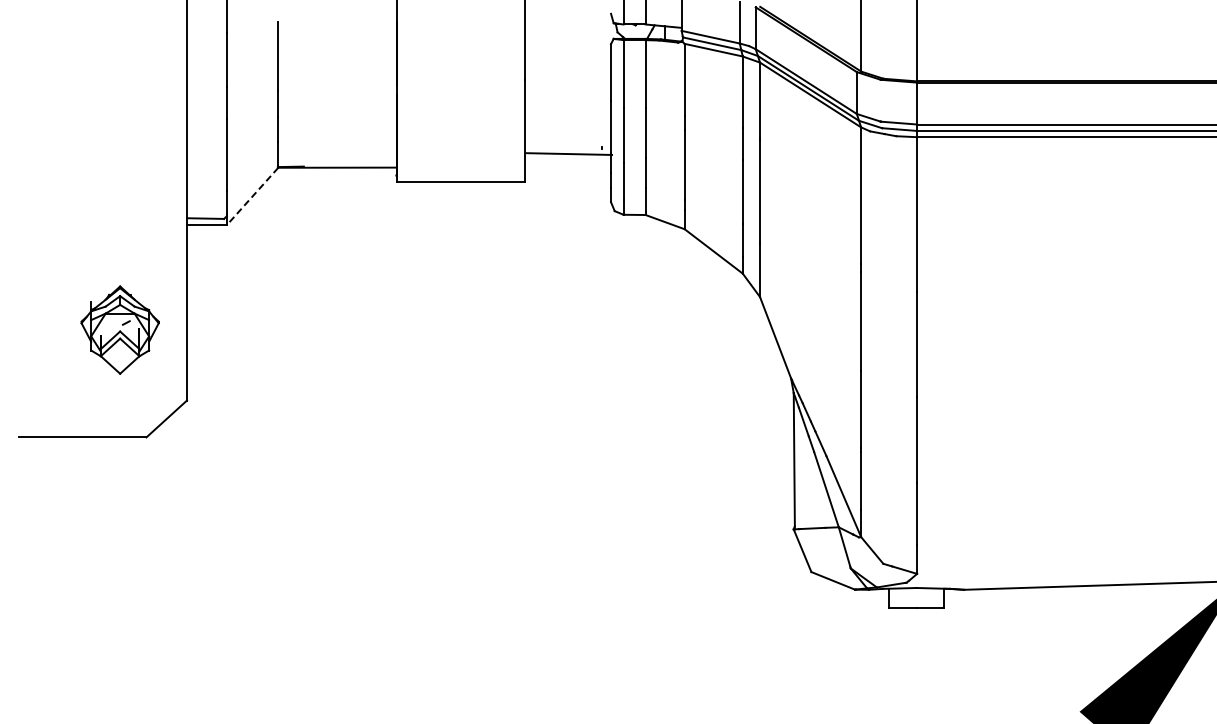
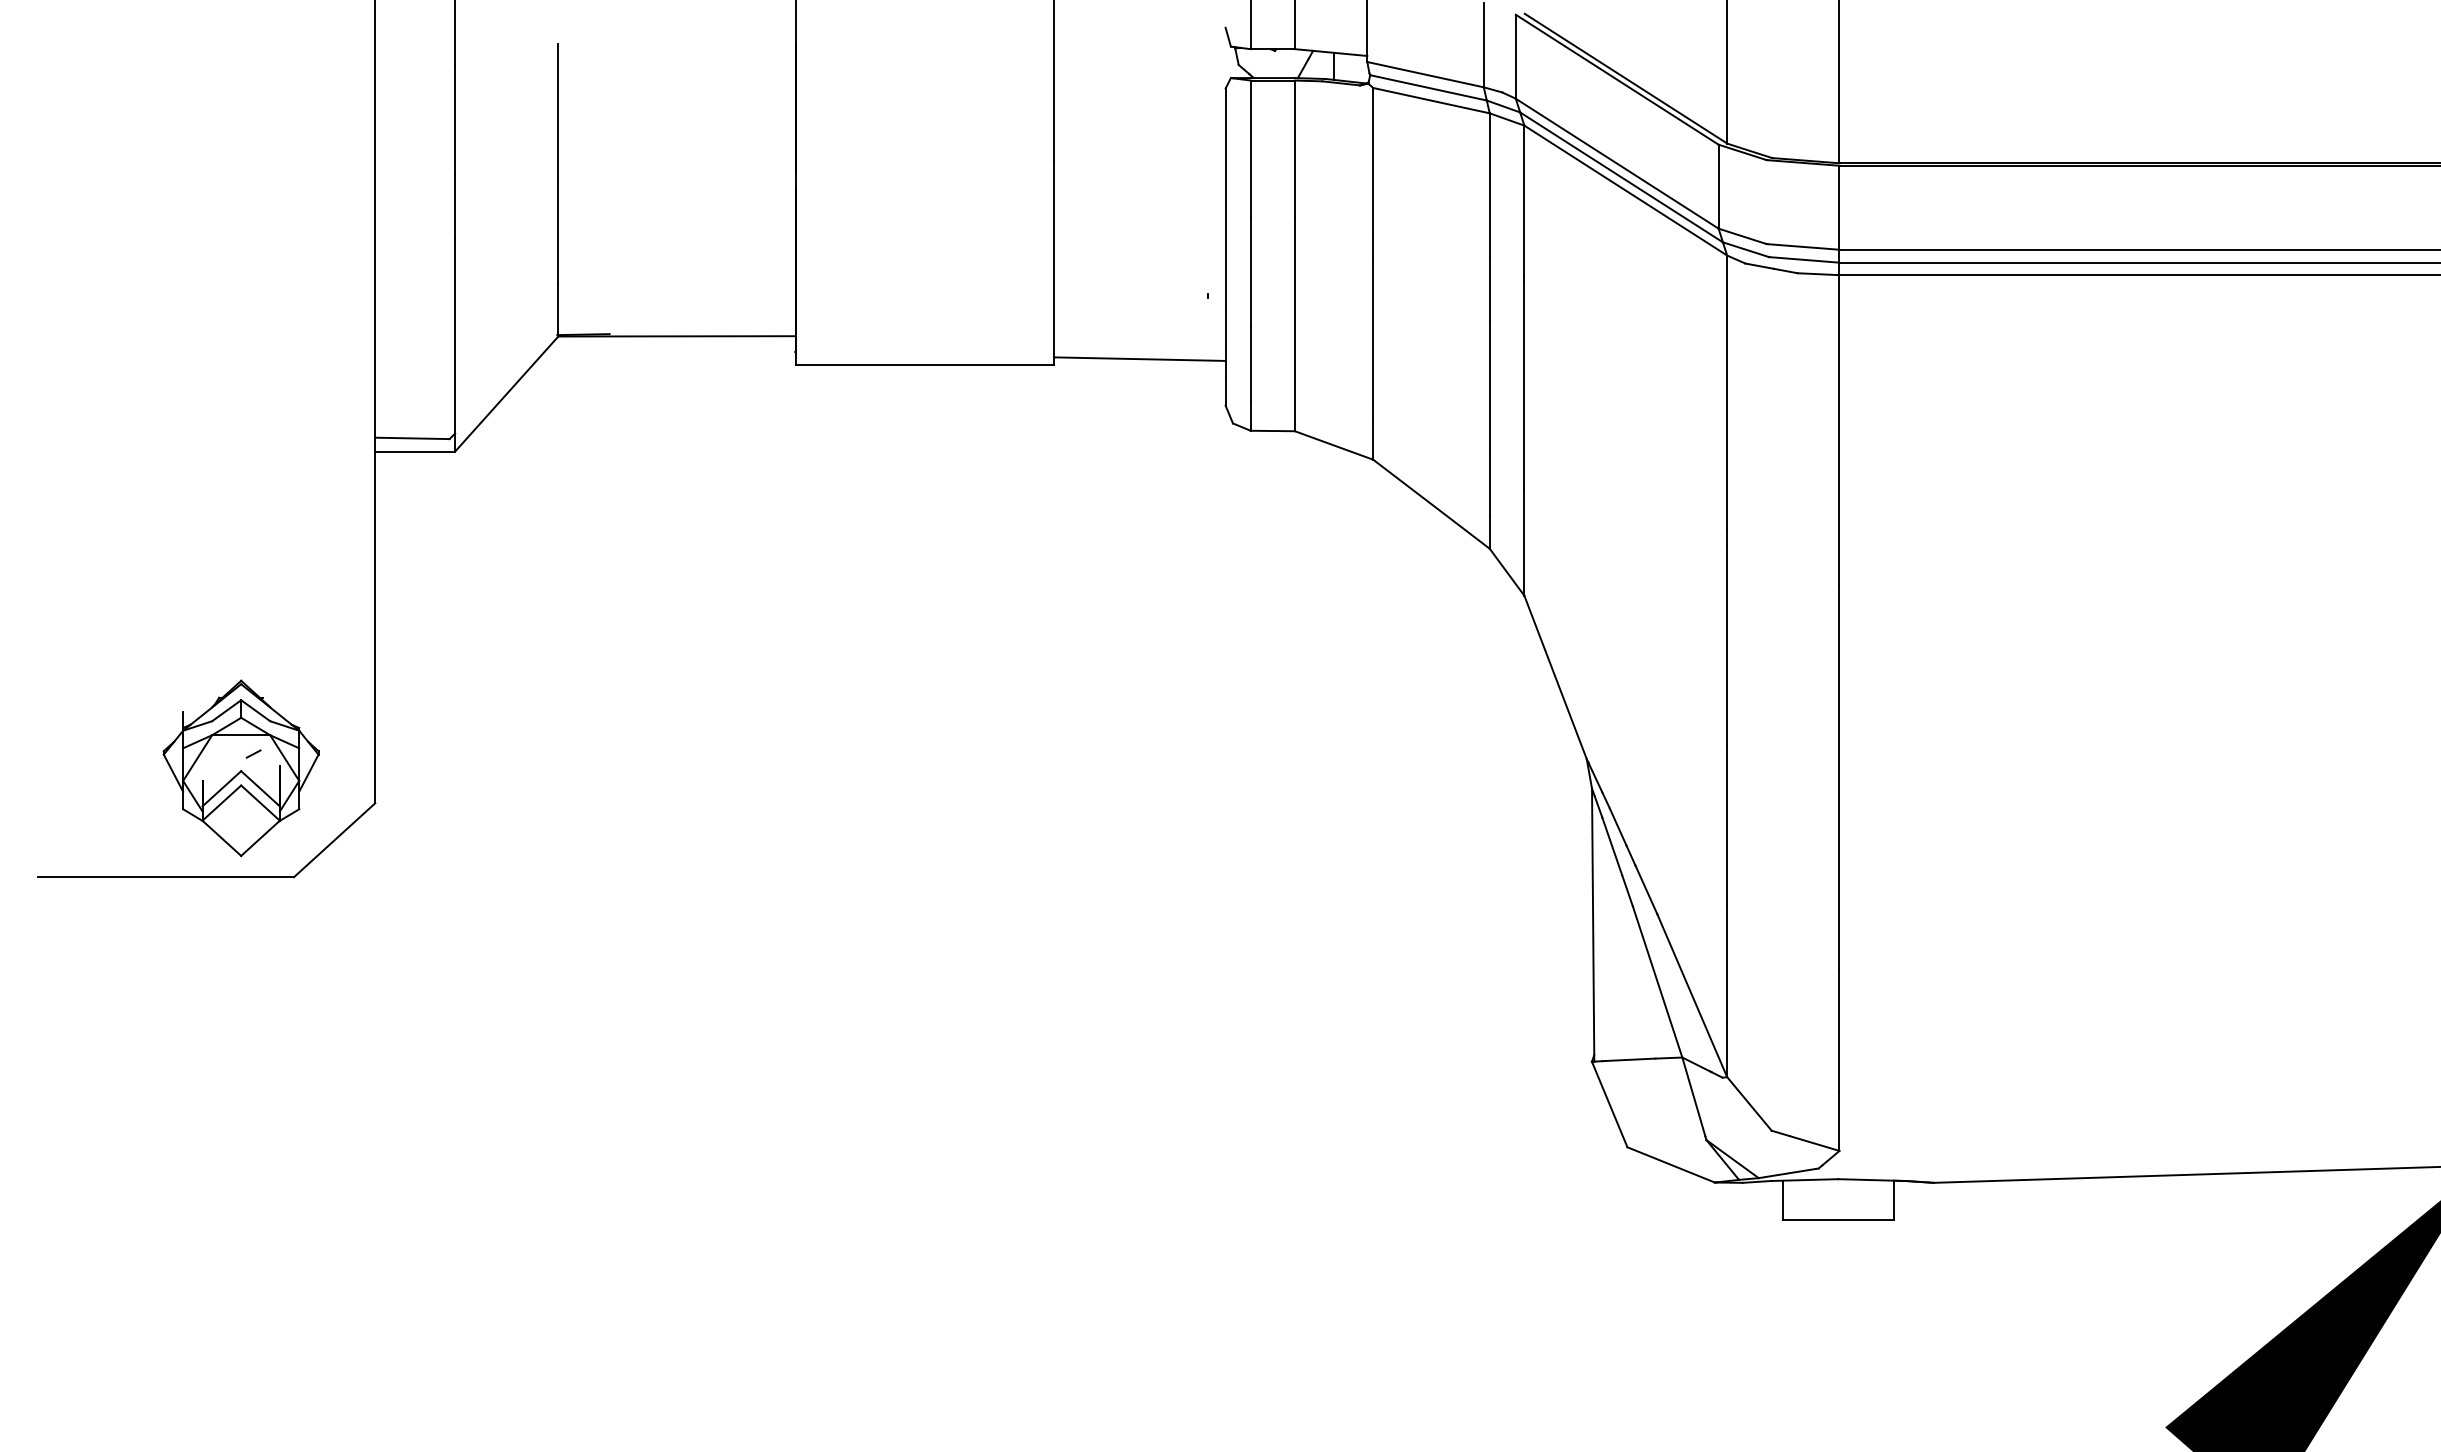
line: (569, 153) -> (1140, 358), moved
line: (252, 196) -> (506, 394), dashed -> solid
part: (119, 329) -> (239, 767), moved

